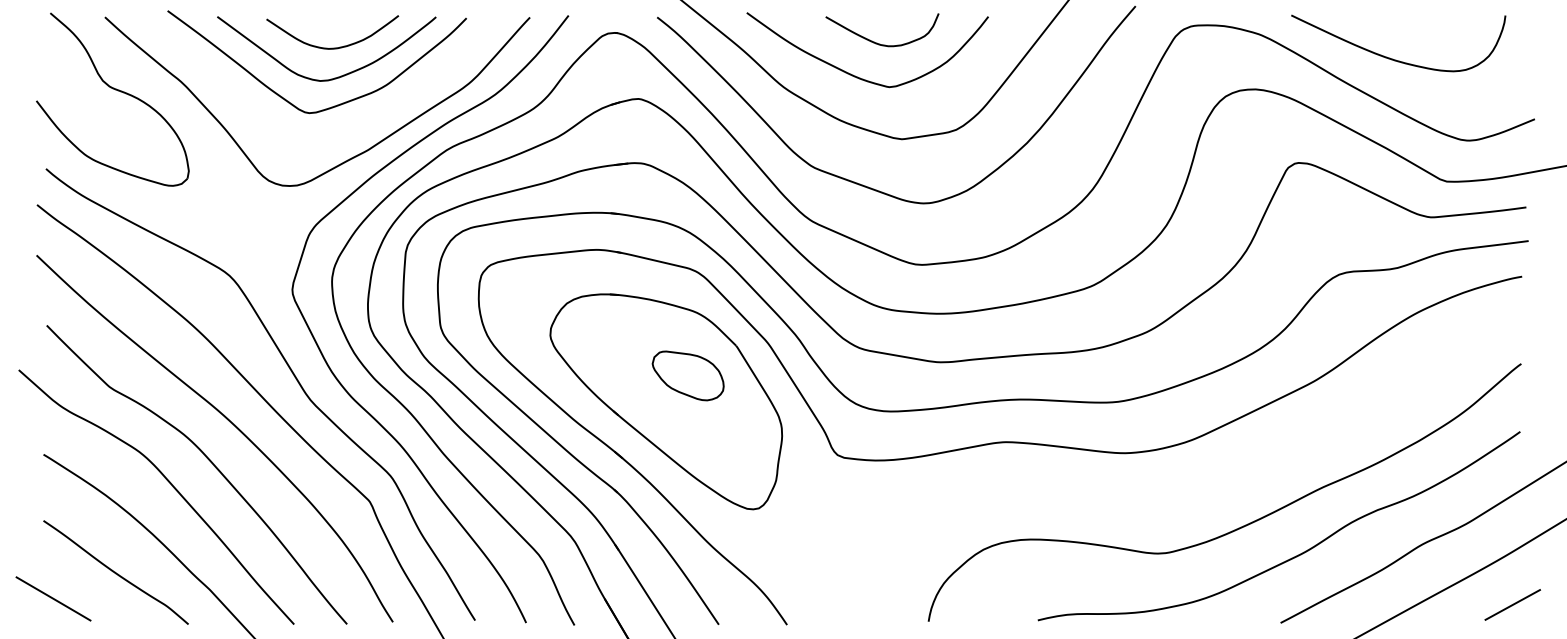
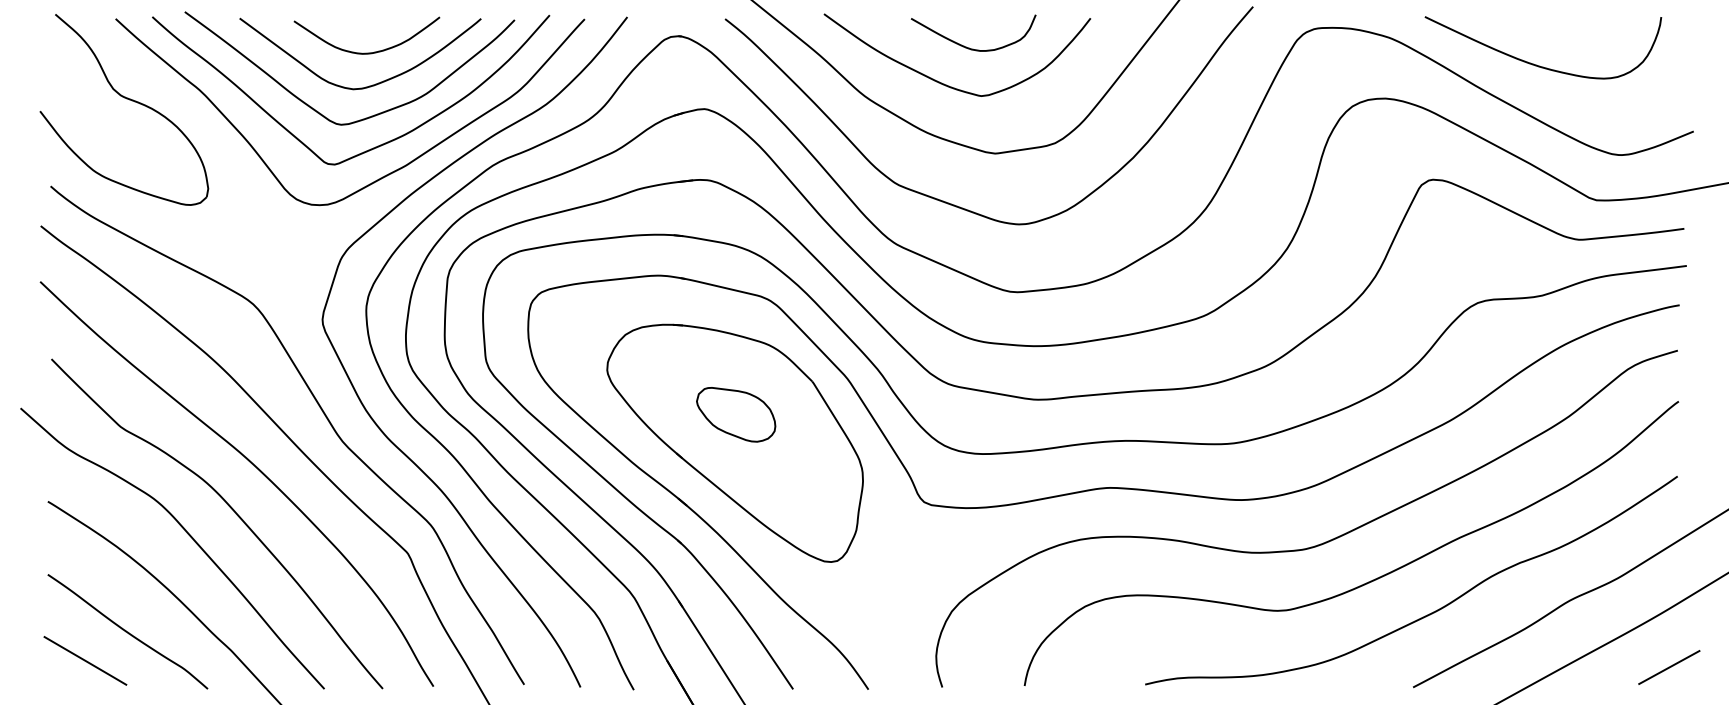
curve: (338, 133) -> (373, 147), added
part: (687, 375) -> (735, 414), moved
curve: (1190, 494) -> (1313, 545), added
line: (53, 598) -> (85, 660), moved

